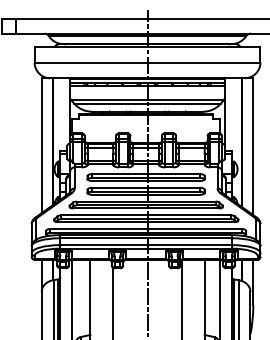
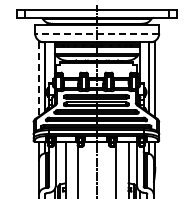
line: (146, 62) -> (96, 33), solid -> dashed
line: (42, 145) -> (39, 79), solid -> dashed

